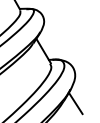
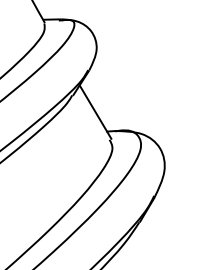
line: (75, 103) -> (165, 227), removed

